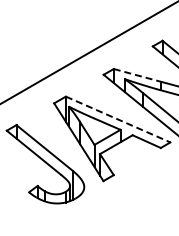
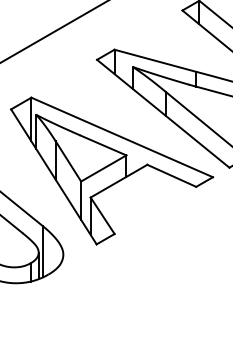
line: (137, 75) -> (155, 61), dashed -> solid
line: (118, 119) -> (122, 137), dashed -> solid

